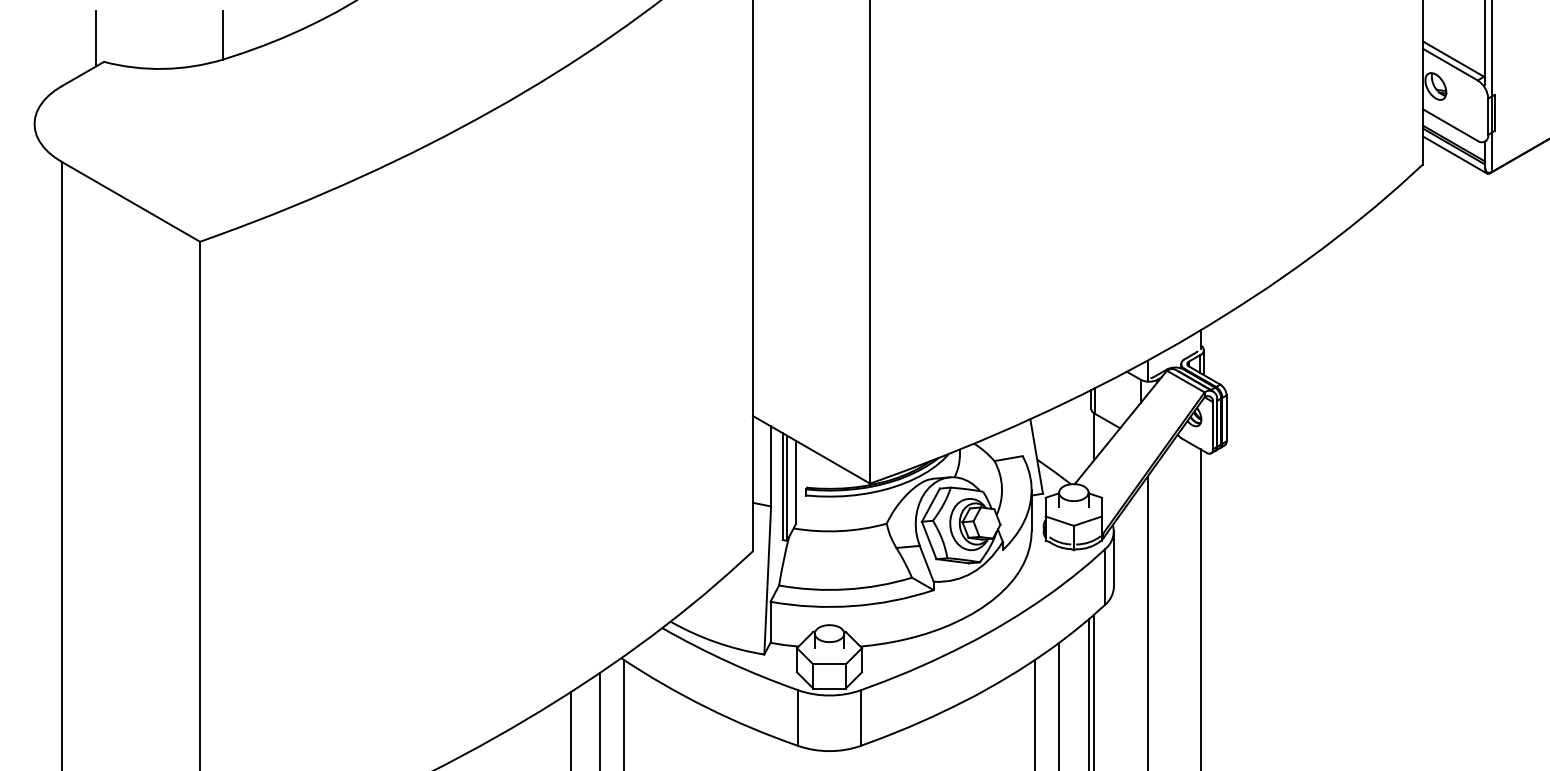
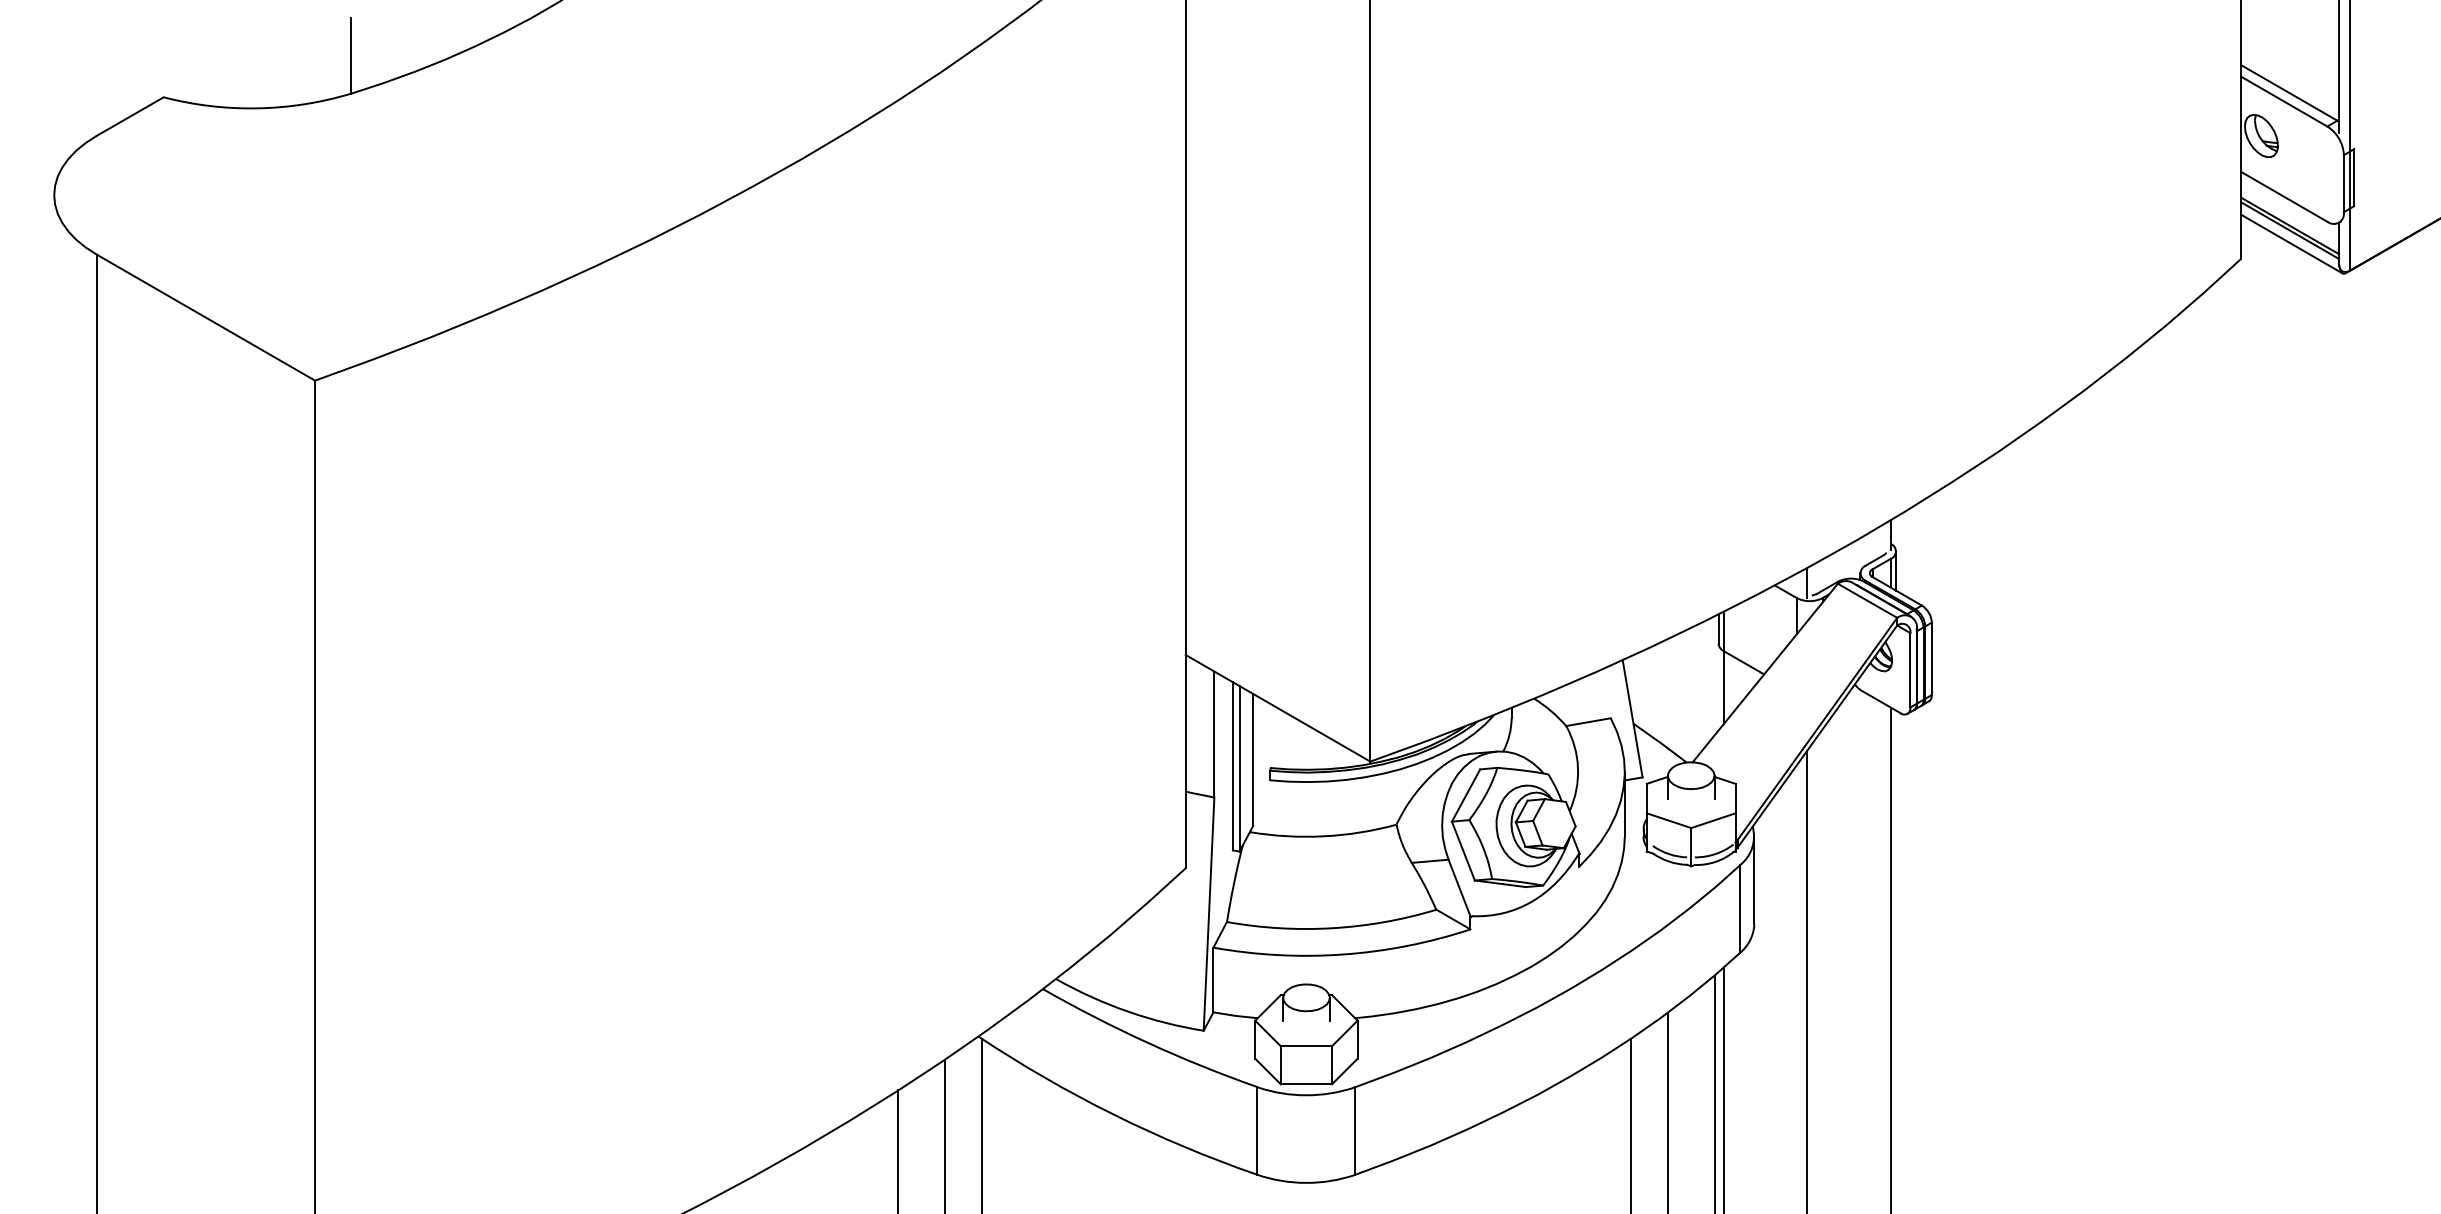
line: (96, 38) -> (151, 60), removed

